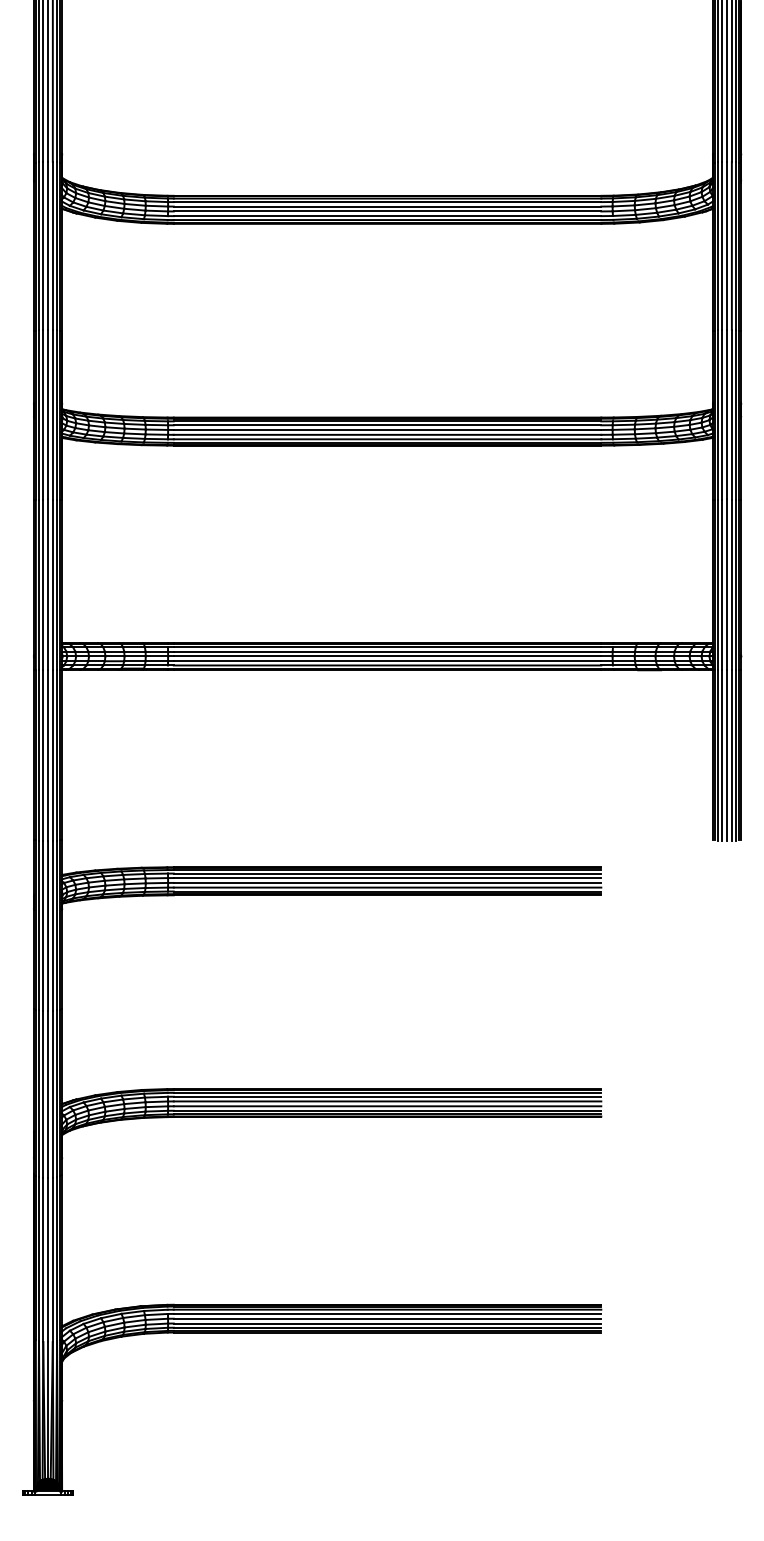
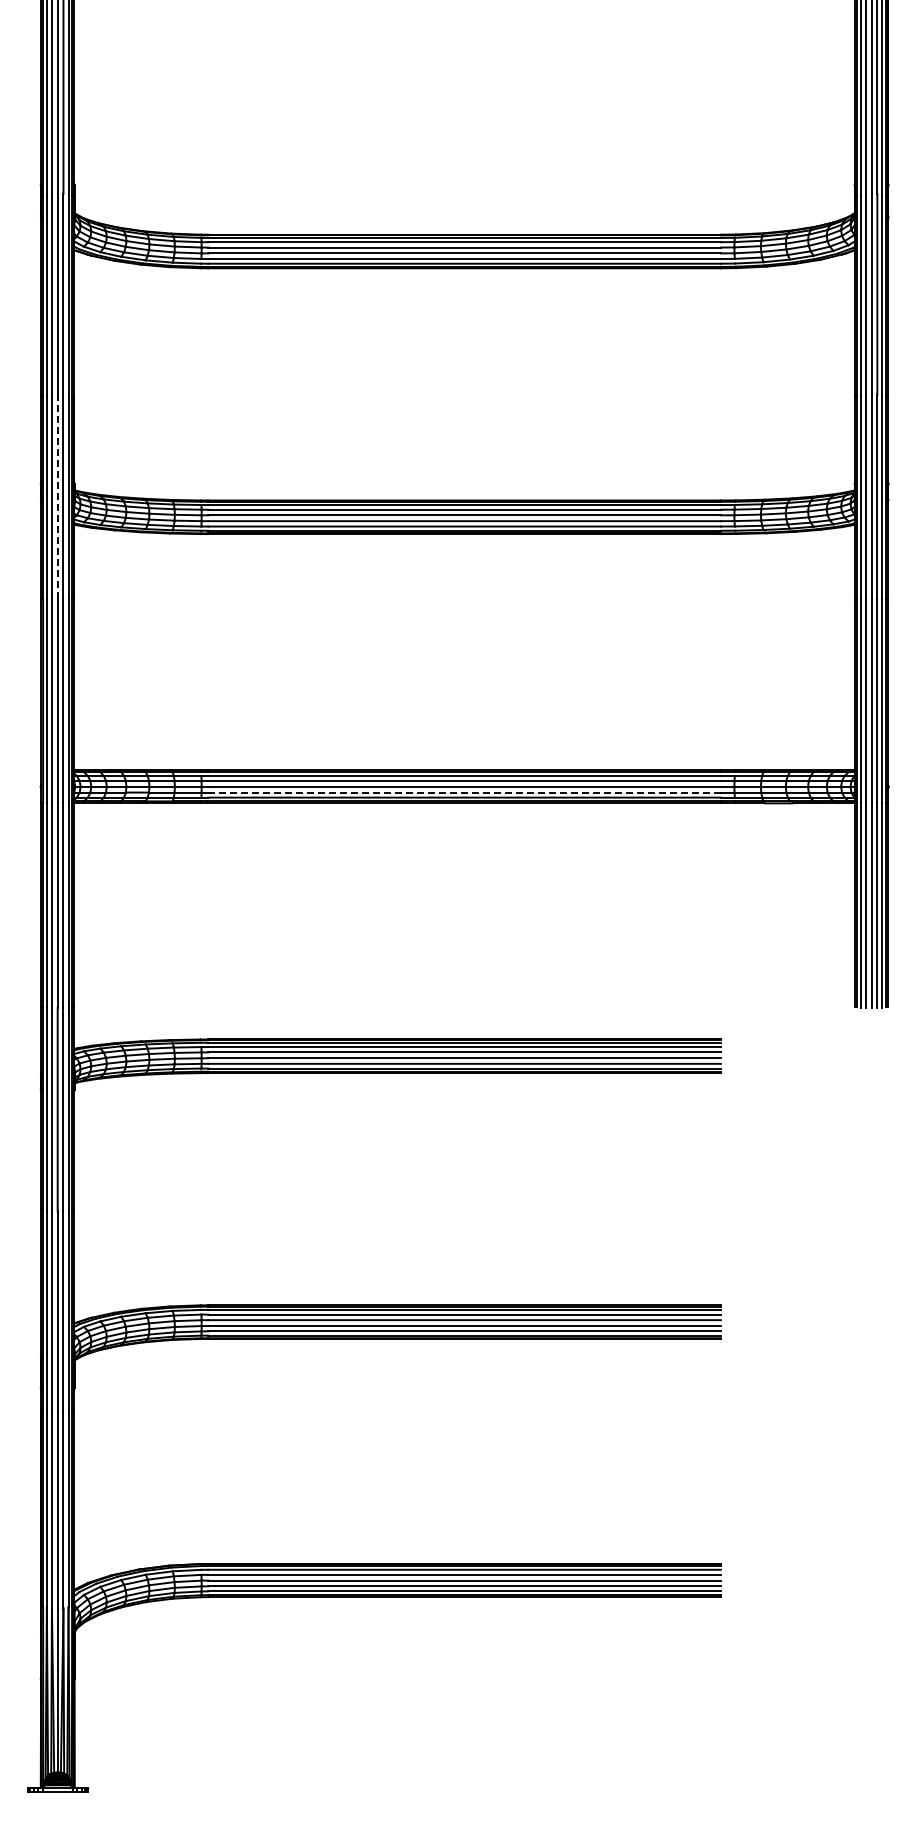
line: (47, 414) -> (57, 496), solid -> dashed
line: (387, 661) -> (464, 792), solid -> dashed

